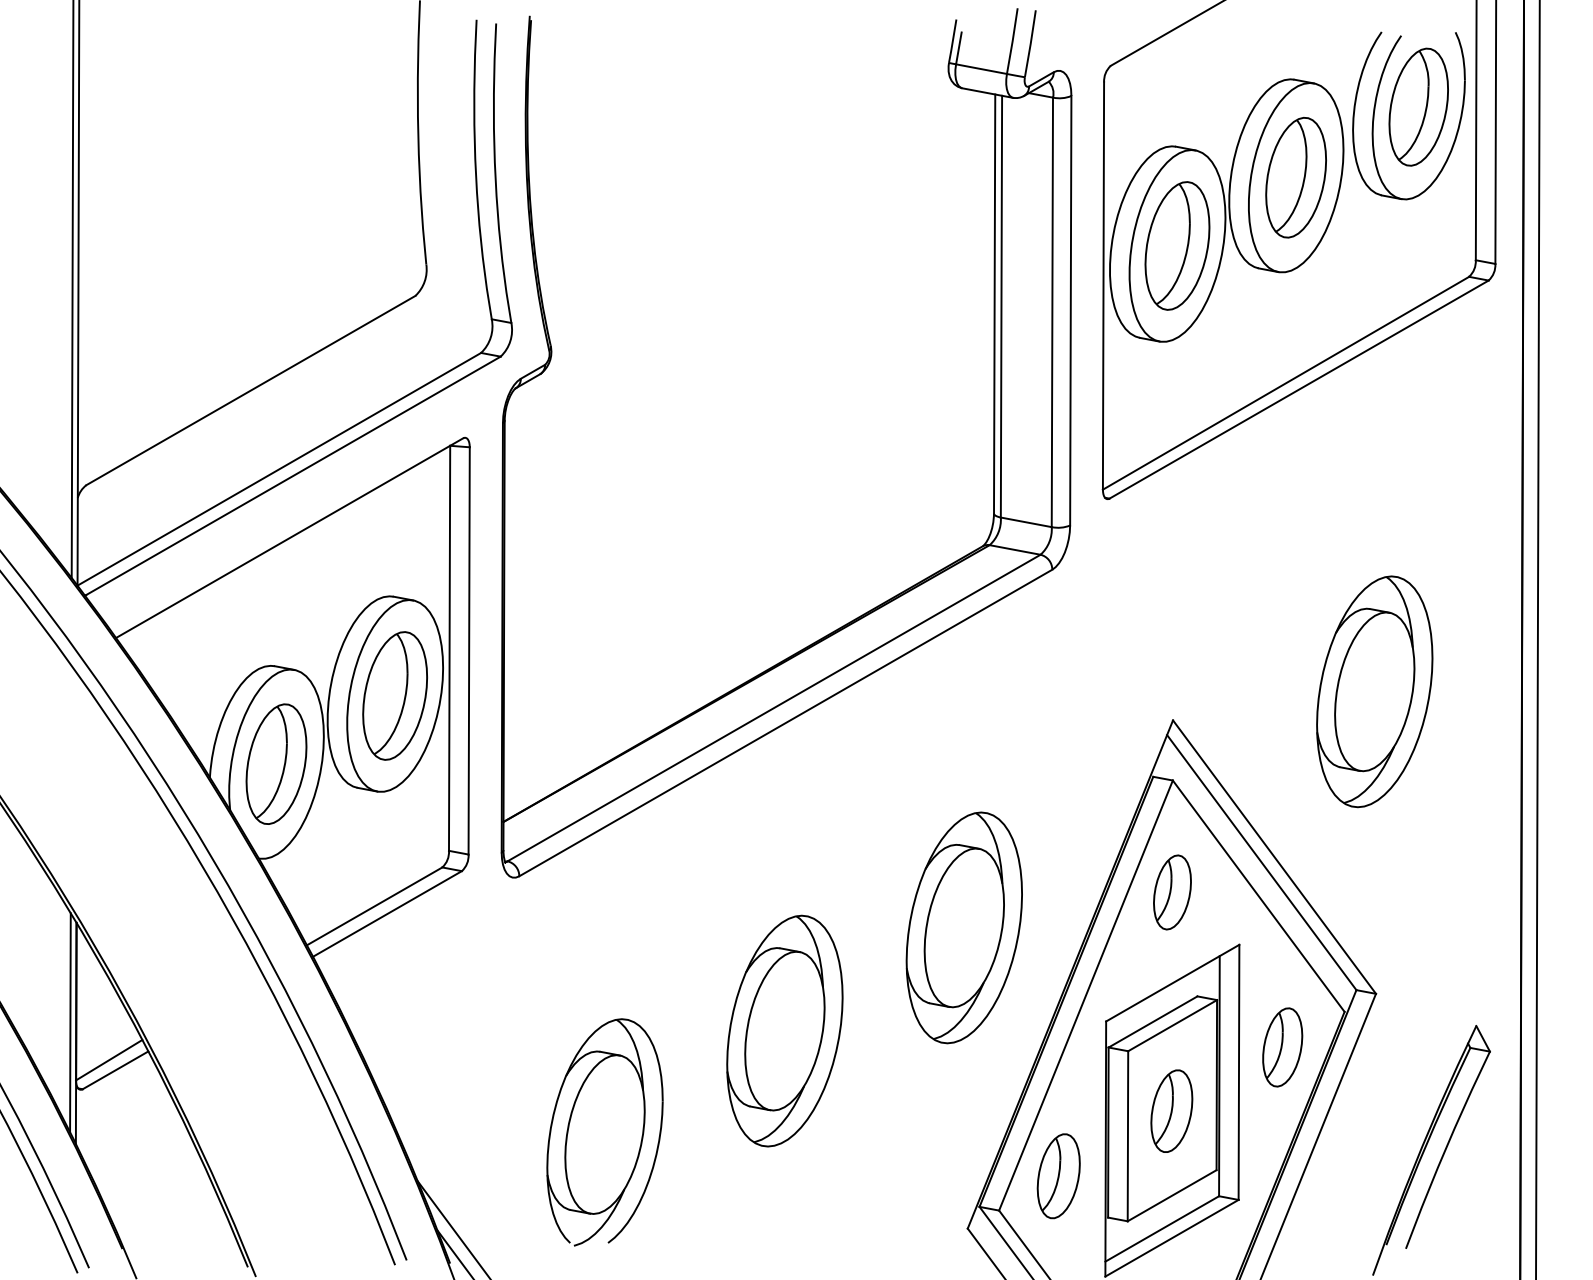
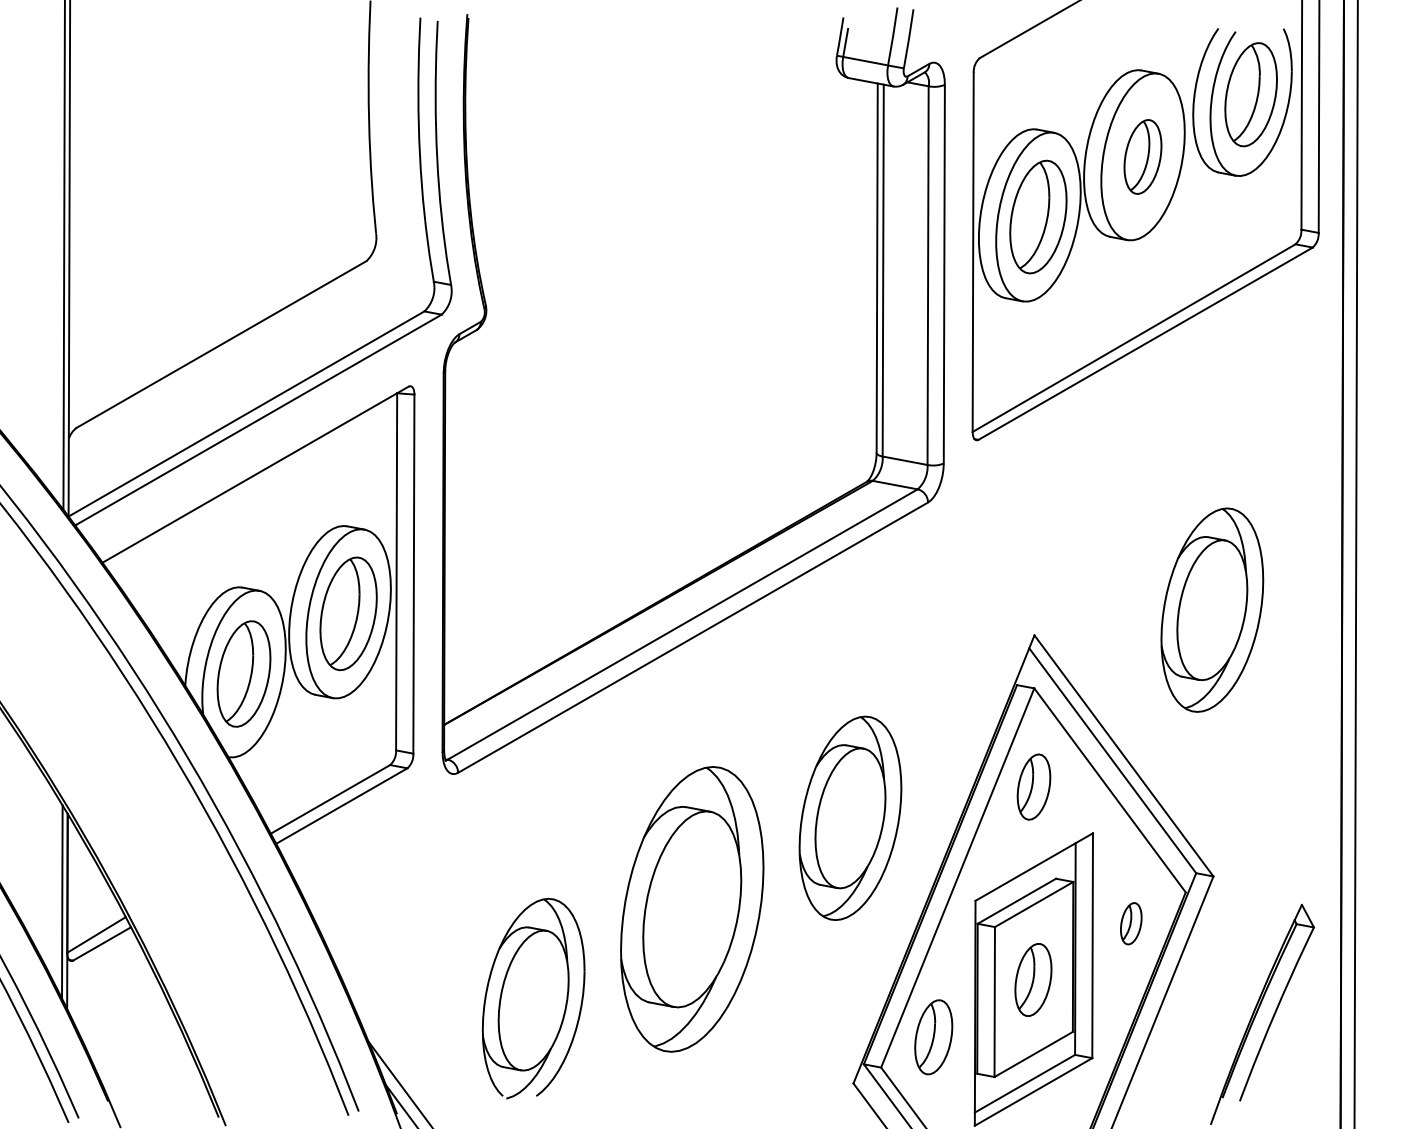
part: (1295, 177) -> (1142, 156), size x0.7
part: (784, 1030) -> (691, 908), size x1.4
part: (1282, 1047) -> (1131, 923), size x0.6

